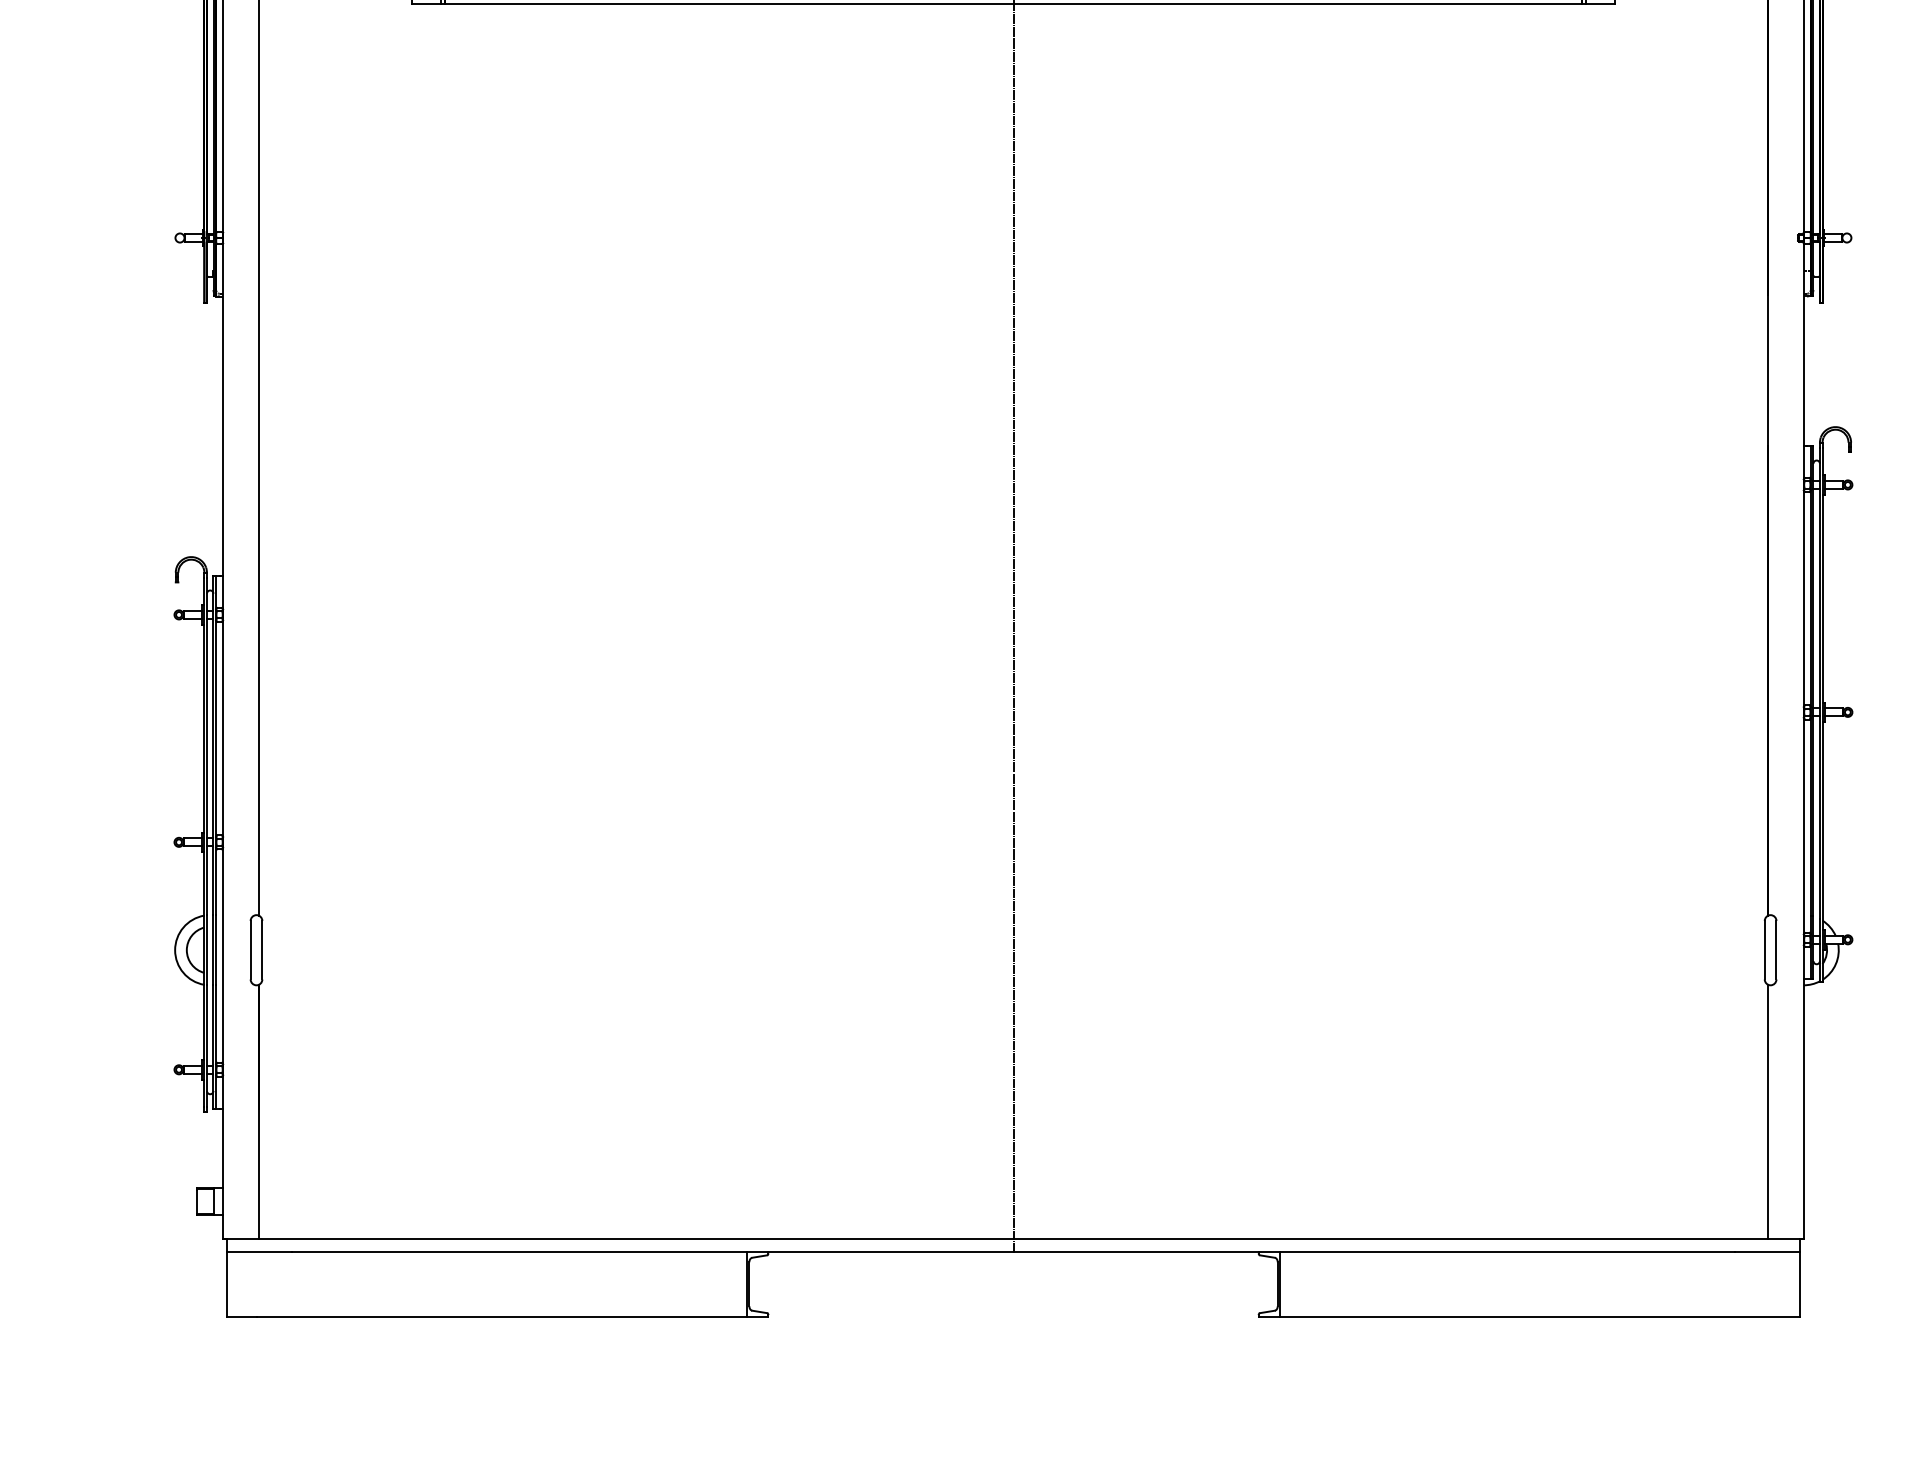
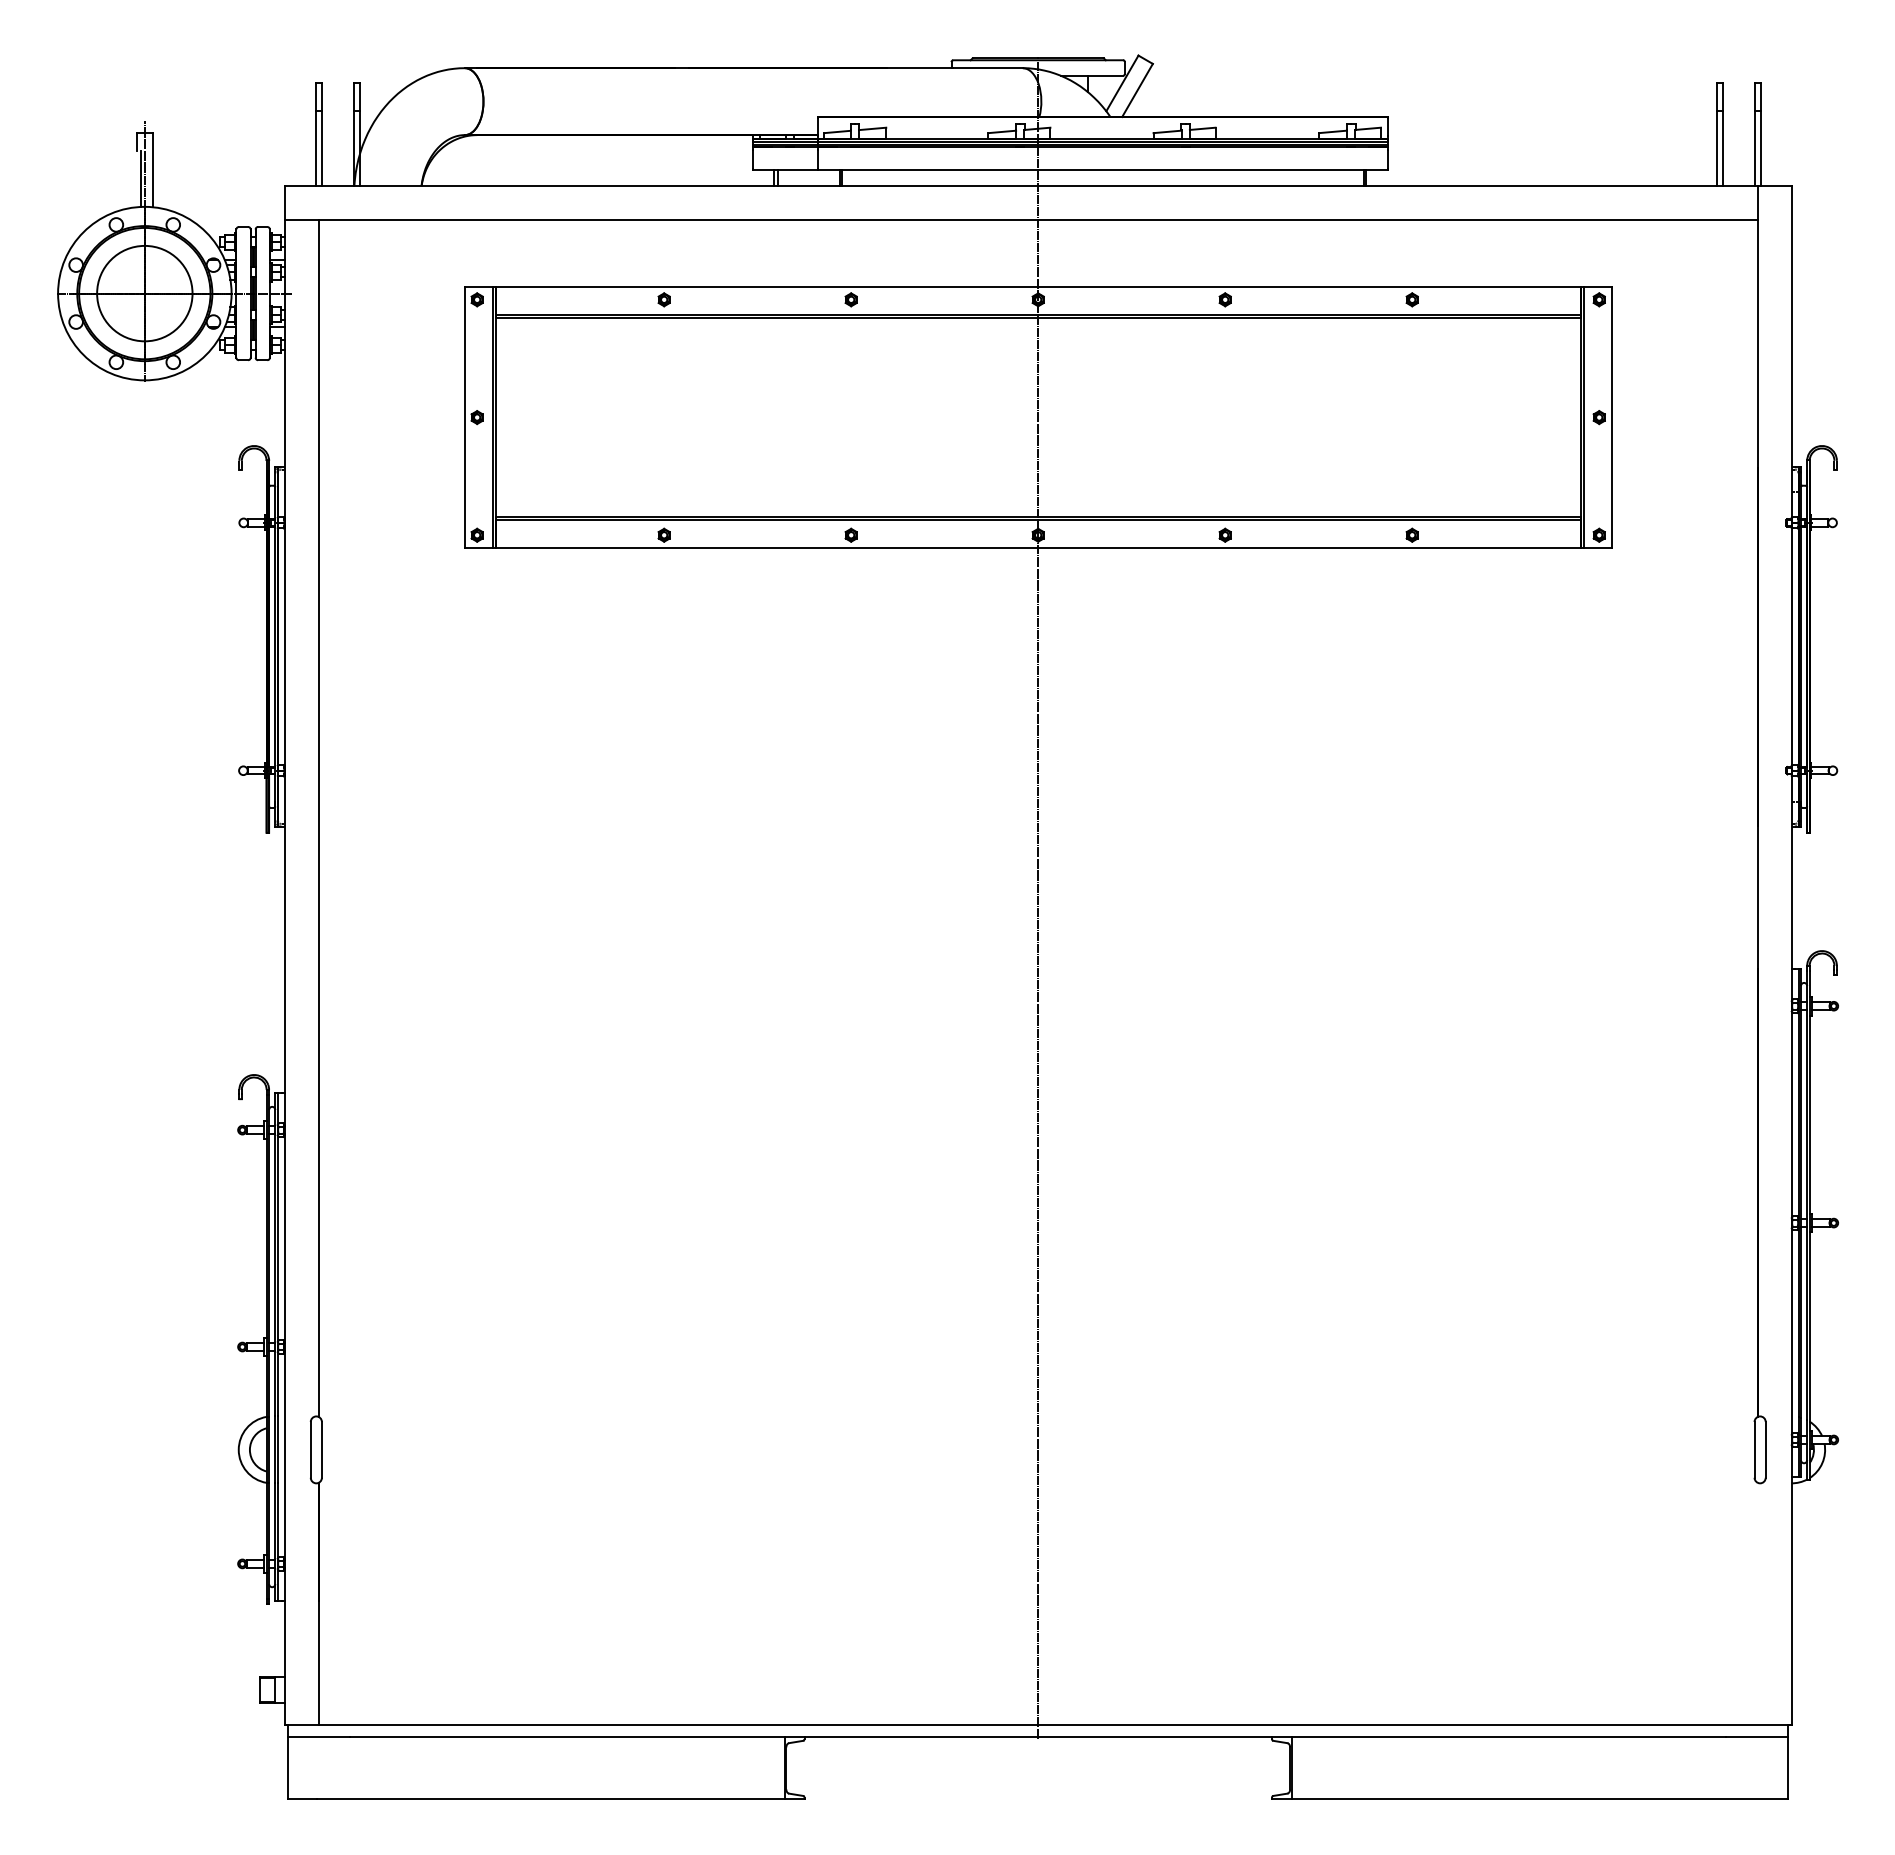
line: (1767, 1111) -> (1757, 1603), removed

